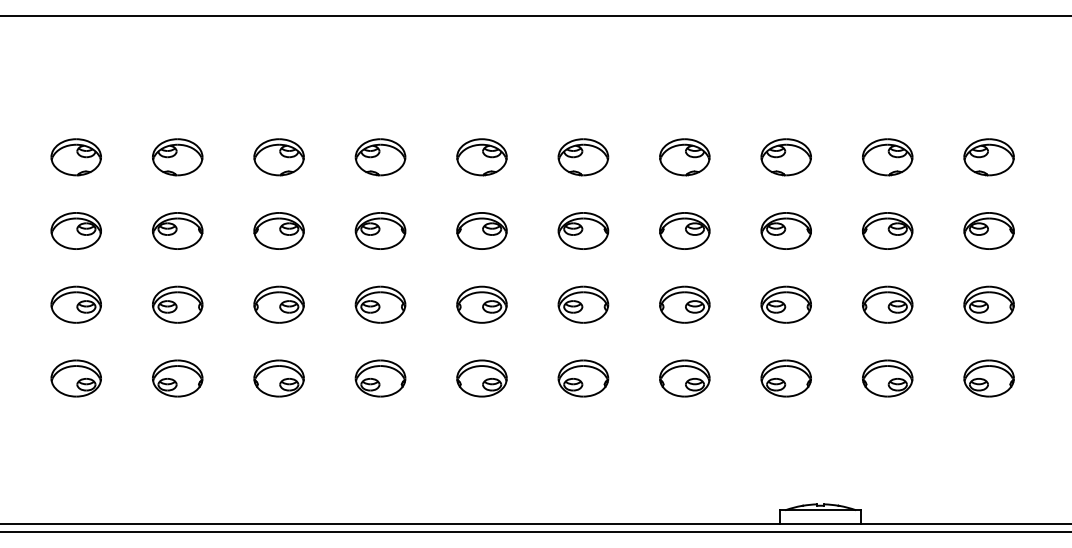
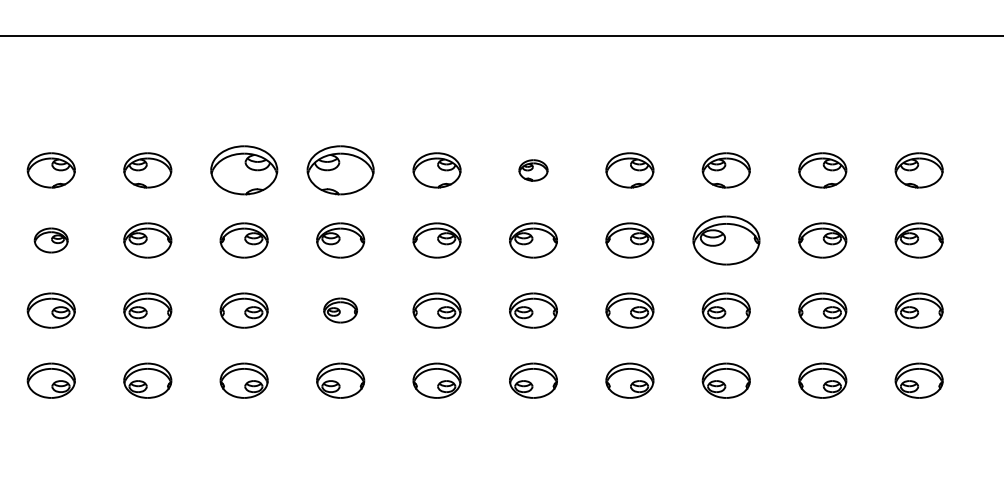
part: (278, 157) -> (243, 170), size x1.4
part: (380, 157) -> (340, 170), size x1.4
part: (583, 157) -> (533, 170), size x0.6
part: (75, 230) -> (50, 240), size x0.7
part: (785, 230) -> (725, 240), size x1.4
part: (380, 304) -> (340, 310), size x0.7

